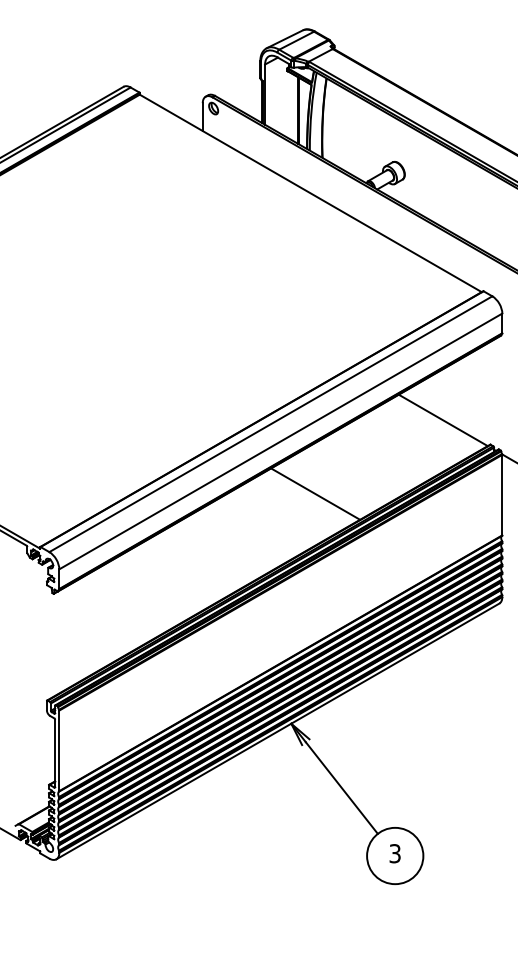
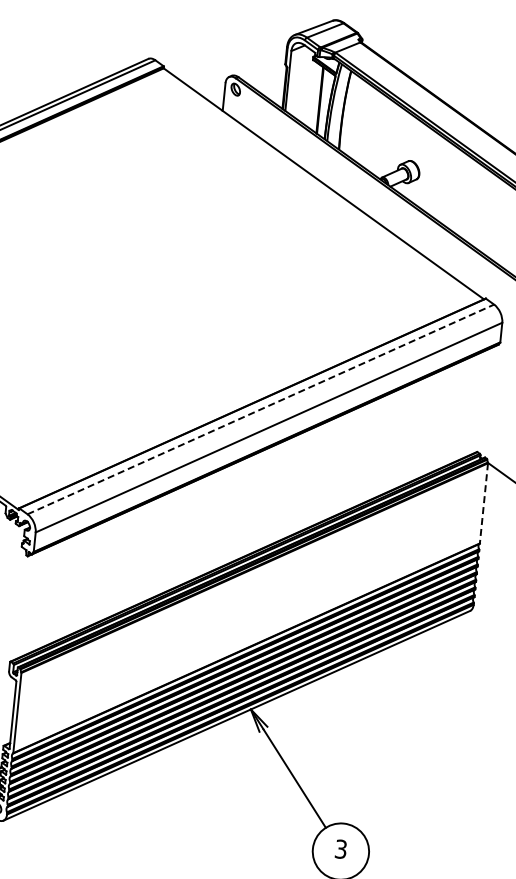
line: (442, 420) -> (431, 423), removed
line: (270, 424) -> (260, 409), solid -> dashed
line: (315, 493) -> (298, 482), removed
line: (502, 495) -> (484, 503), solid -> dashed

